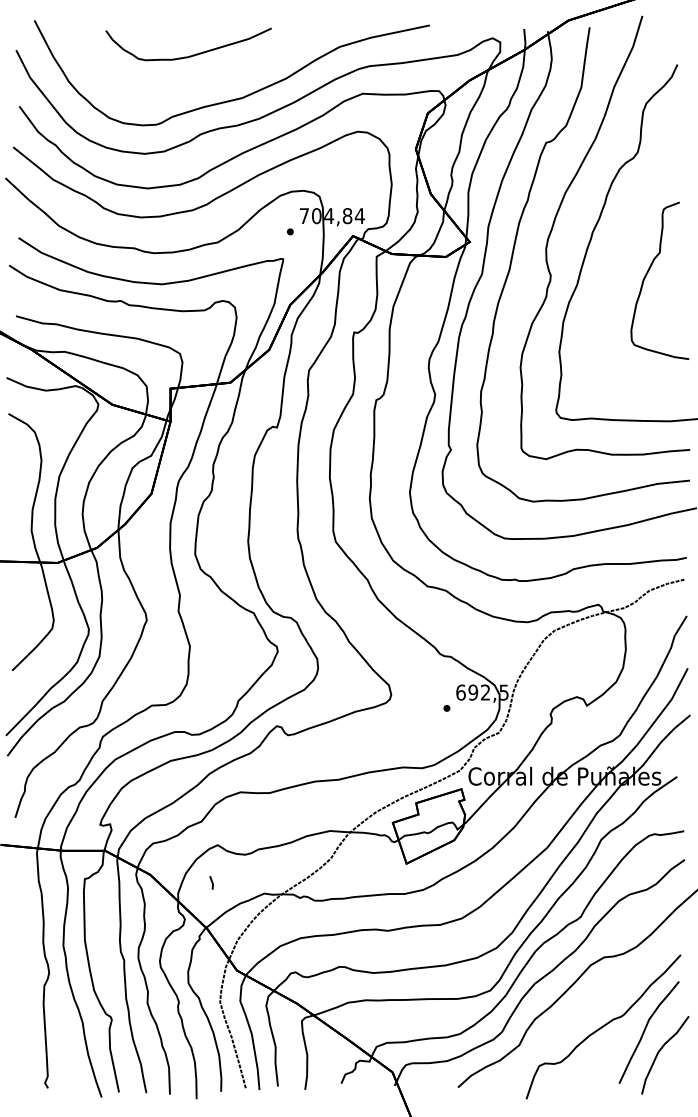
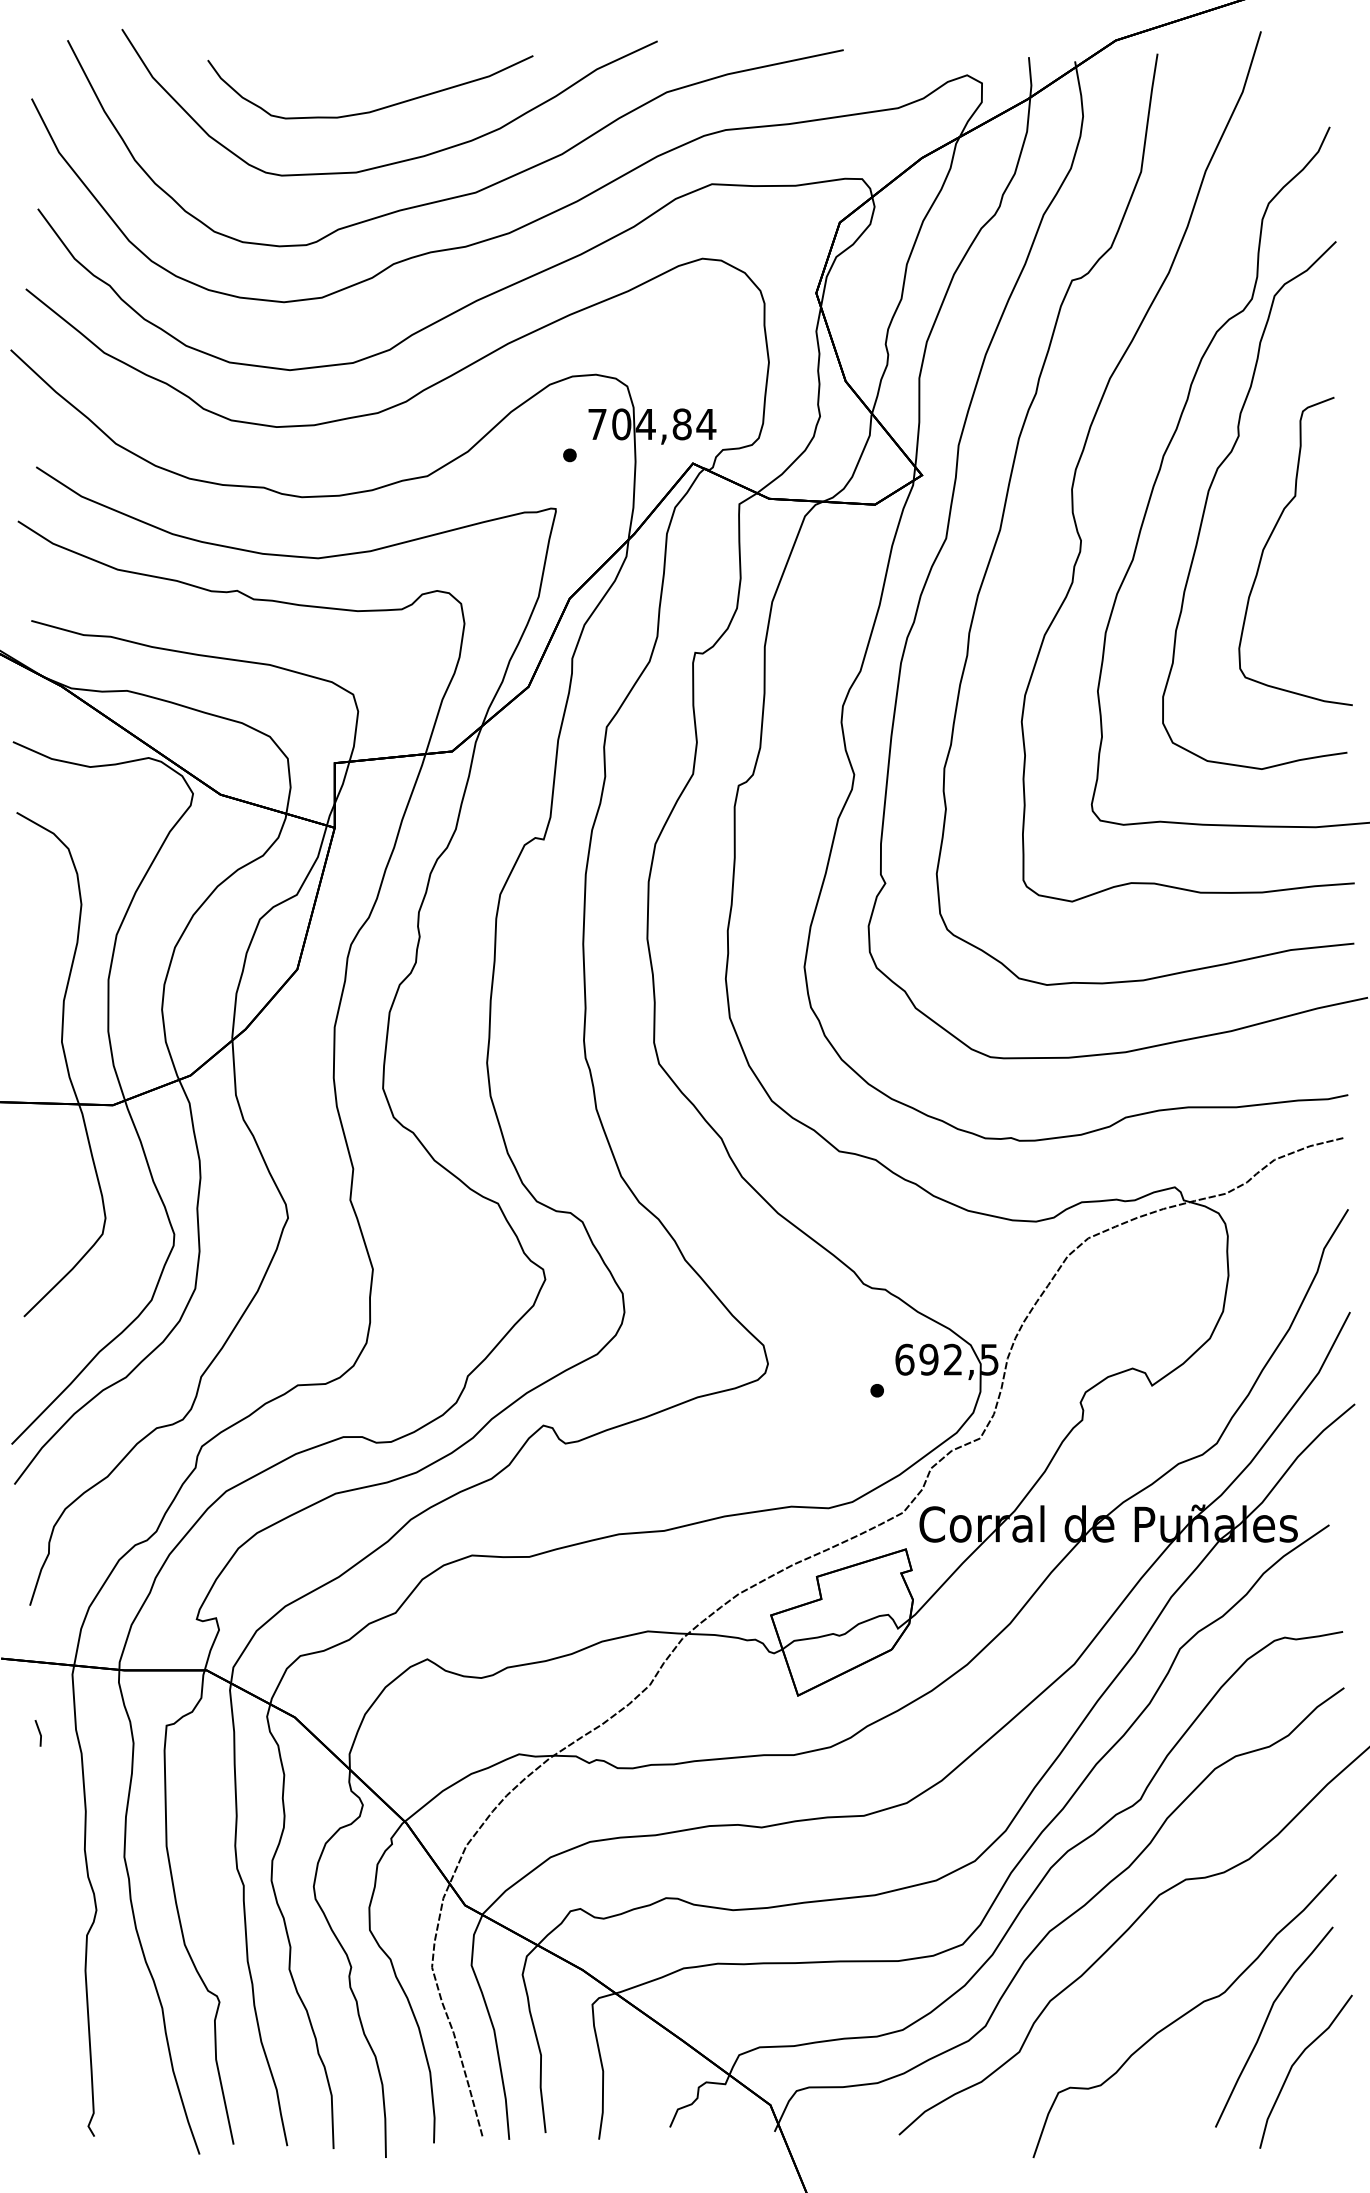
curve: (206, 80) -> (405, 158), added
curve: (616, 252) -> (1210, 495), added
line: (211, 882) -> (38, 1732), moved

